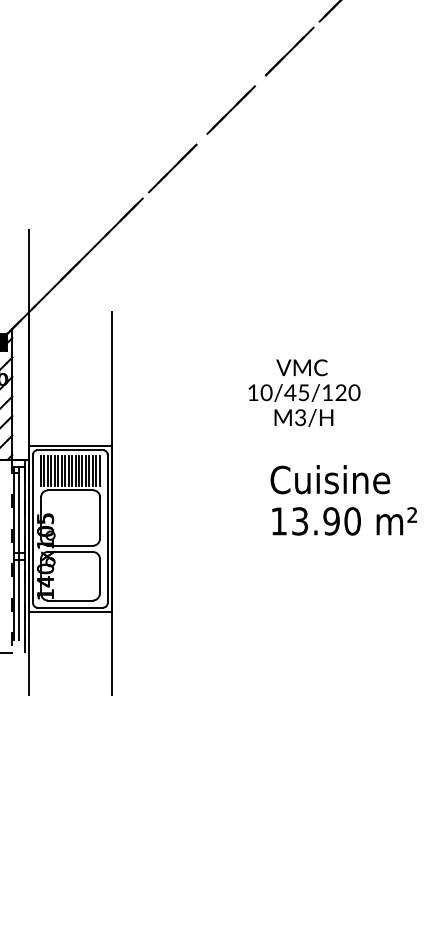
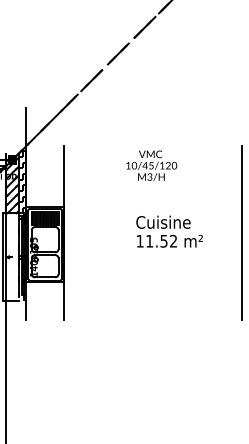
hatch: (20, 392) -> (22, 182), added
text: (304, 392) -> (151, 165), moved
text: (326, 519) -> (161, 240), 13.90 -> 11.52

